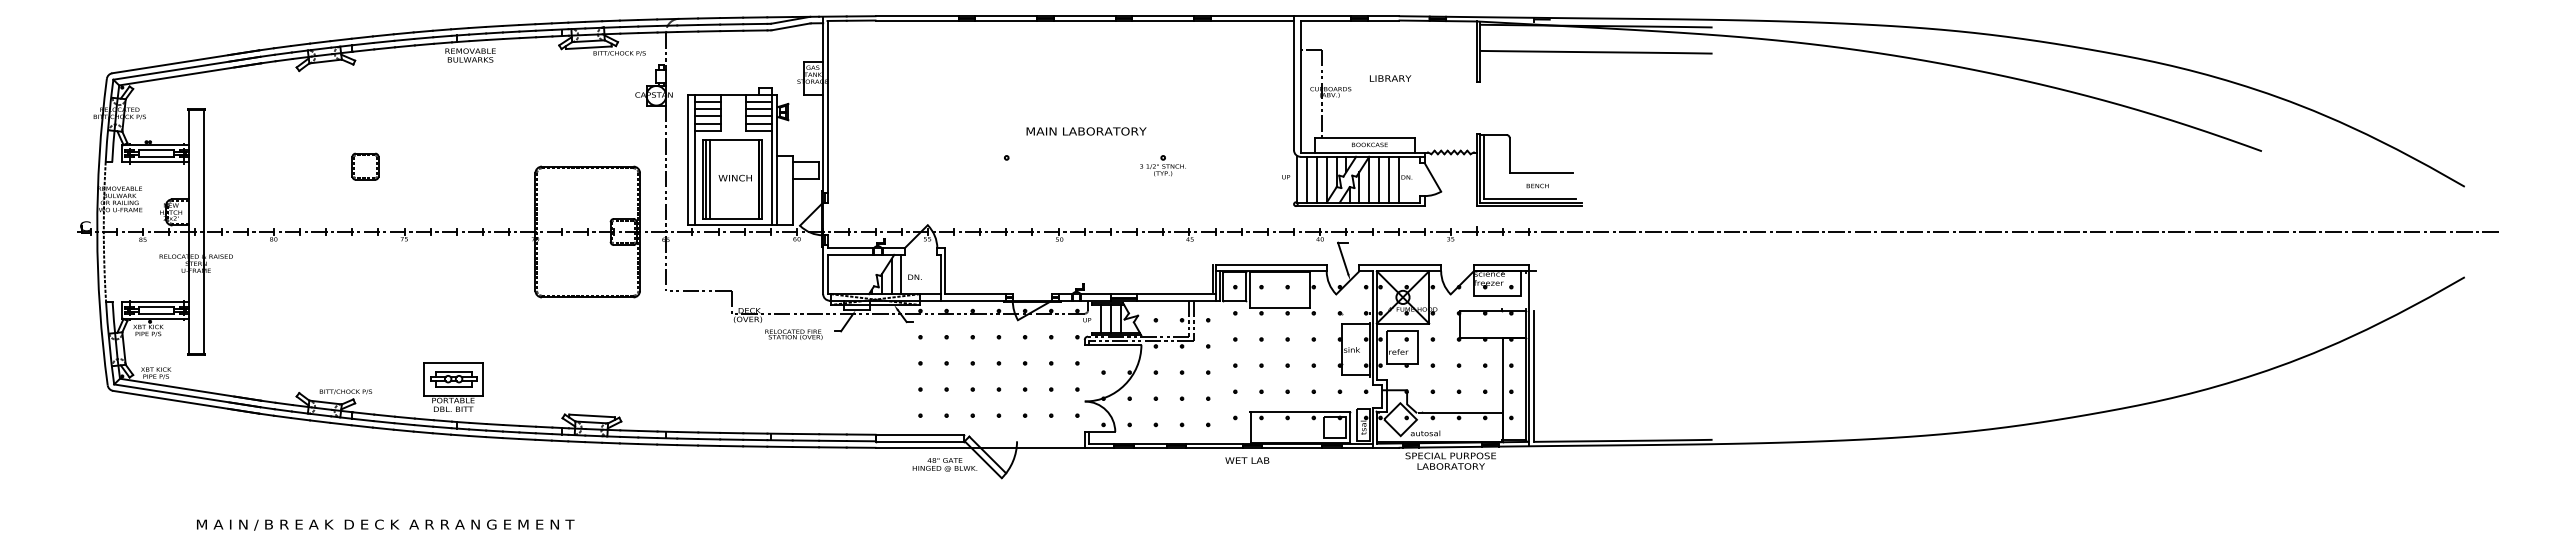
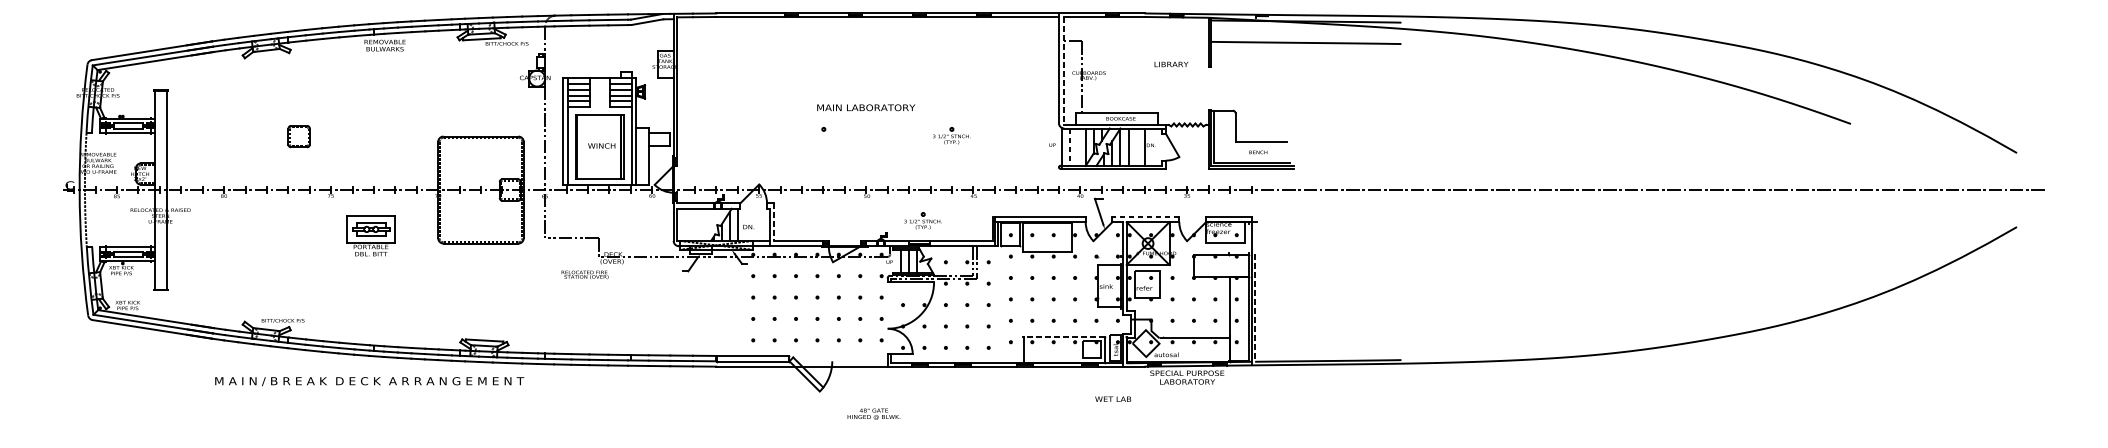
text: (1390, 78) -> (1171, 64), moved
line: (1300, 86) -> (1064, 70), solid -> dashed
text: (1086, 131) -> (866, 107), moved
line: (709, 179) -> (580, 147), removed
line: (1307, 179) -> (1069, 147), solid -> dashed
line: (1316, 179) -> (1077, 147), removed
line: (1388, 179) -> (1136, 147), removed
line: (1400, 264) -> (1146, 216), solid -> dashed
part: (1127, 269) -> (922, 220), added
line: (945, 271) -> (773, 222), solid -> dashed
text: (793, 334) -> (584, 274), moved
line: (1533, 376) -> (1254, 308), solid -> dashed
part: (453, 386) -> (371, 235), moved
line: (1299, 411) -> (1063, 336), solid -> dashed
text: (1247, 460) -> (1113, 399), moved
text: (944, 464) -> (873, 413), moved
text: (385, 524) -> (369, 381), moved

